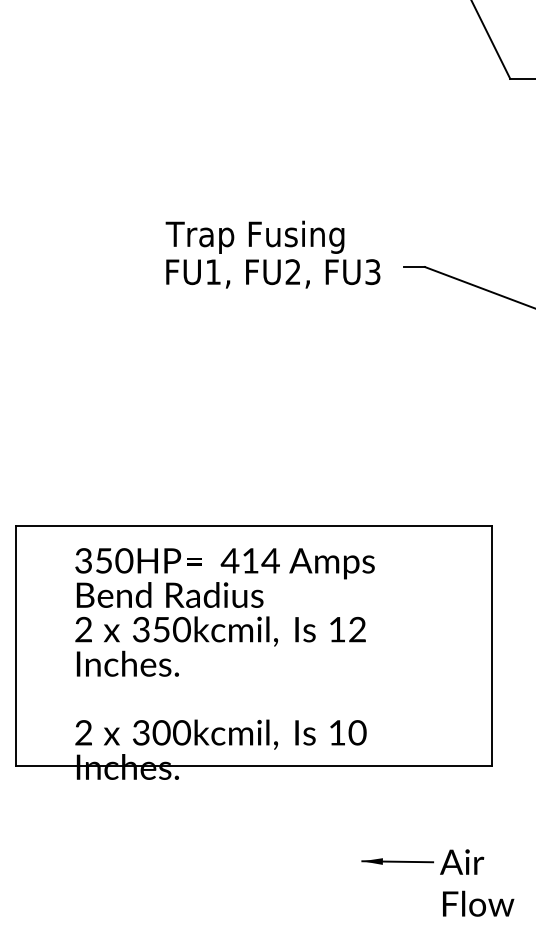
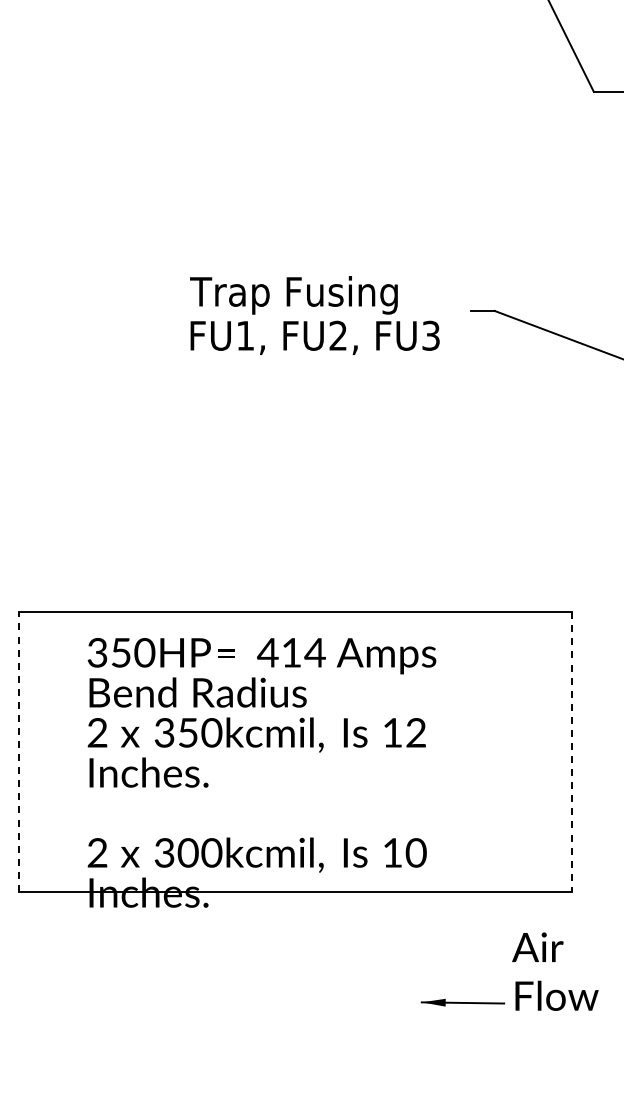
text: (272, 254) -> (314, 315), moved
line: (15, 646) -> (18, 752), solid -> dashed
line: (491, 646) -> (572, 752), solid -> dashed
text: (477, 882) -> (555, 971), moved

